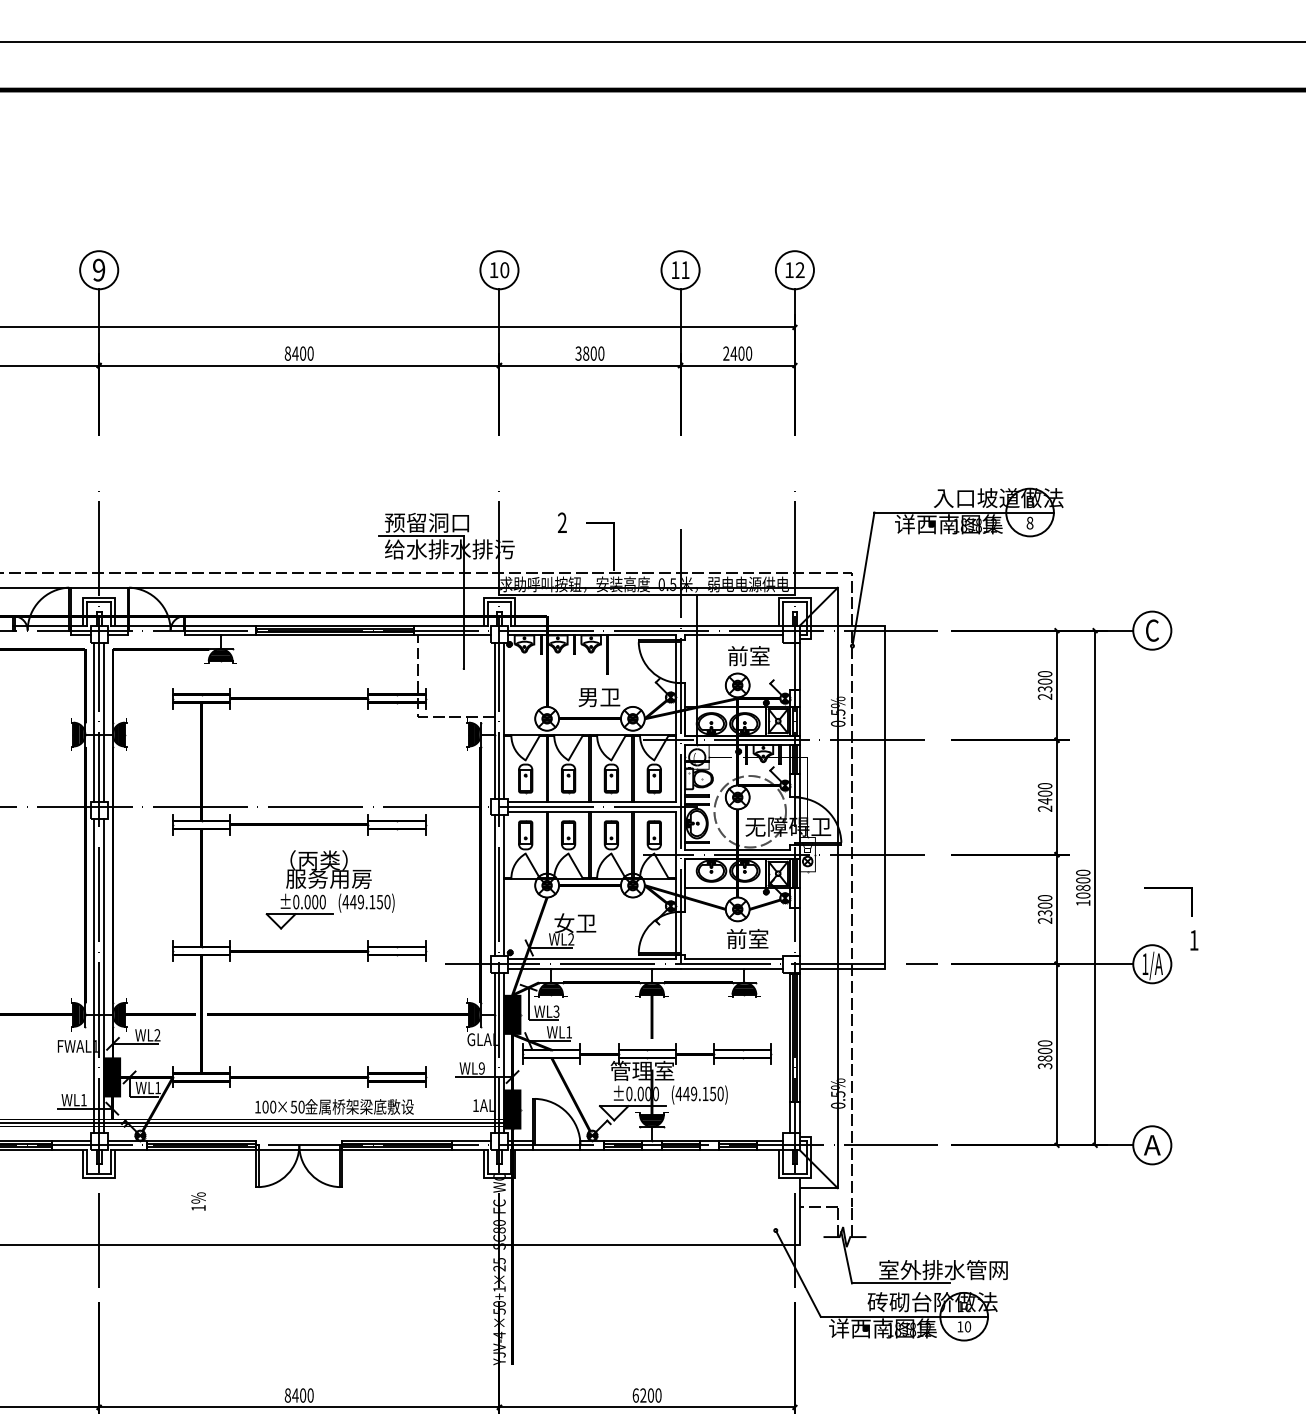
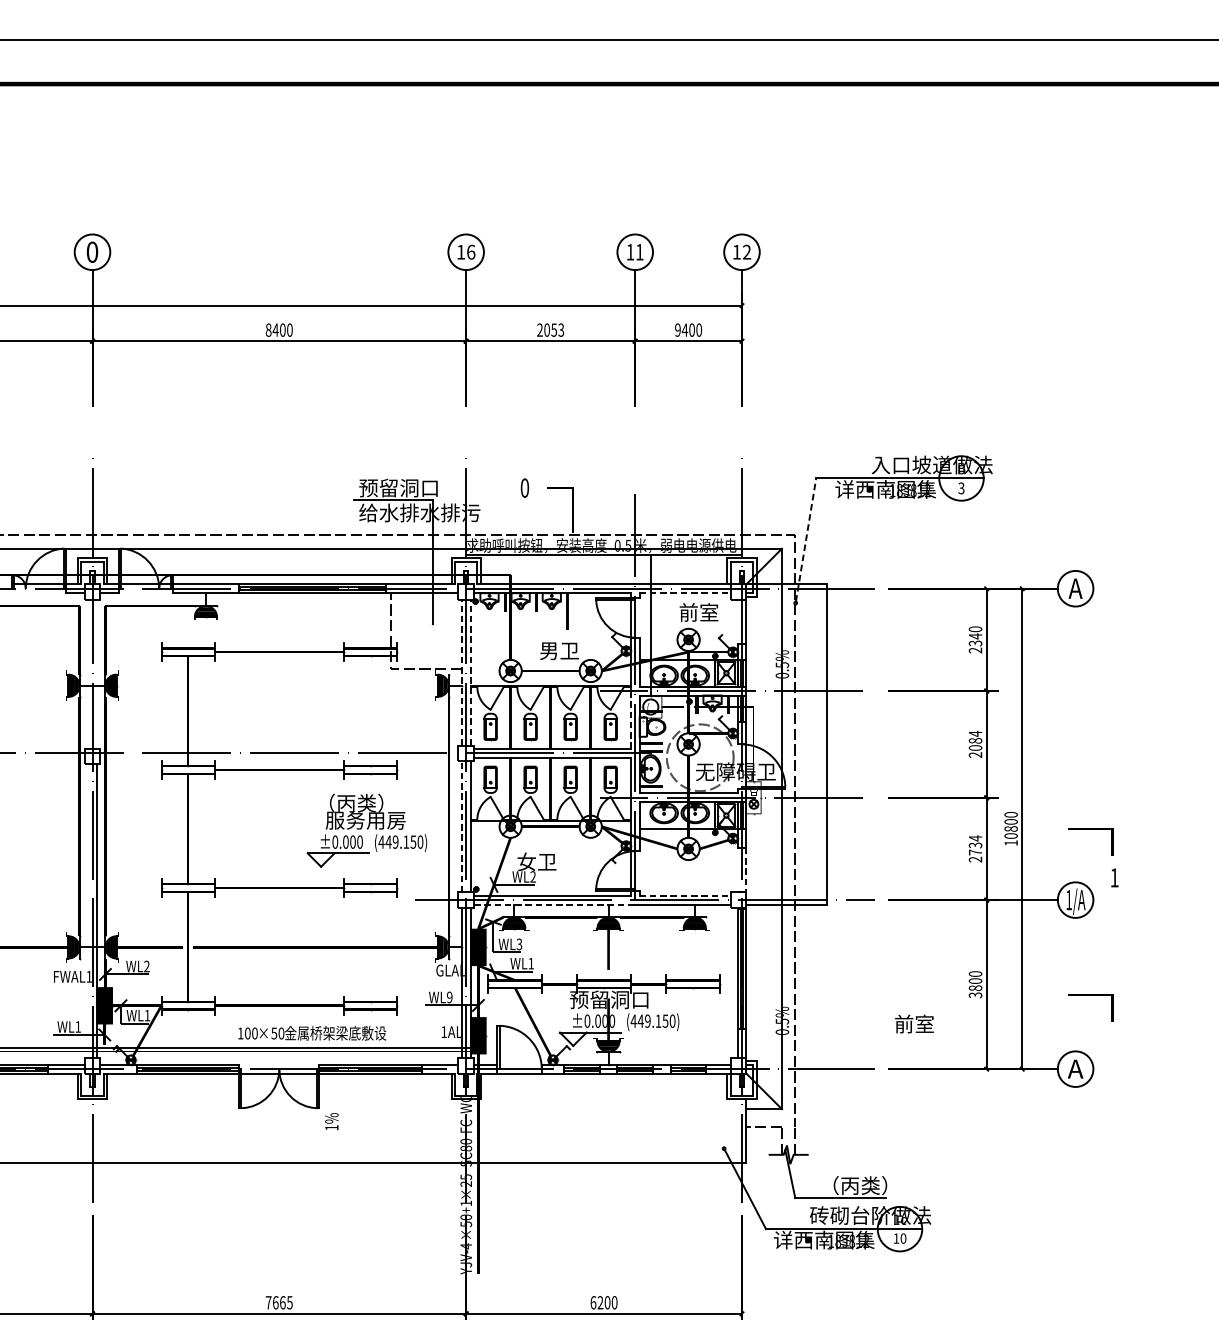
text: (99, 269) -> (92, 251), 9 -> 0
text: (504, 269) -> (470, 251), 10 -> 16
text: (589, 353) -> (550, 330), 3800 -> 2053
text: (726, 353) -> (678, 330), 2400 -> 9400
text: (561, 522) -> (524, 487), 2 -> 0
text: (1029, 523) -> (960, 488), 8 -> 3
line: (863, 578) -> (806, 540), solid -> dashed
text: (1151, 630) -> (1074, 588), C -> A
line: (734, 635) -> (685, 593), solid -> dashed
text: (1044, 681) -> (974, 636), 2300 -> 2340
line: (494, 720) -> (461, 672), solid -> dashed
line: (504, 720) -> (470, 672), solid -> dashed
line: (94, 722) -> (88, 674), removed
line: (103, 722) -> (96, 674), removed
line: (675, 771) -> (630, 720), solid -> dashed
text: (1044, 793) -> (974, 740), 2400 -> 2084
line: (494, 885) -> (461, 826), solid -> dashed
part: (329, 889) -> (366, 830), moved
text: (1044, 905) -> (974, 845), 2300 -> 2734
line: (799, 932) -> (746, 870), solid -> dashed
text: (747, 938) -> (914, 1023), moved
line: (734, 959) -> (685, 895), solid -> dashed
line: (594, 969) -> (554, 905), solid -> dashed
line: (94, 975) -> (88, 910), removed
line: (1168, 1066) -> (1090, 995), added
text: (652, 1070) -> (609, 999), 管理室 -> 预留洞口
text: (198, 1201) -> (331, 1121), moved
text: (943, 1269) -> (880, 1185), 室外排水管网 -> （丙类）
text: (298, 1395) -> (278, 1302), 8400 -> 7665

